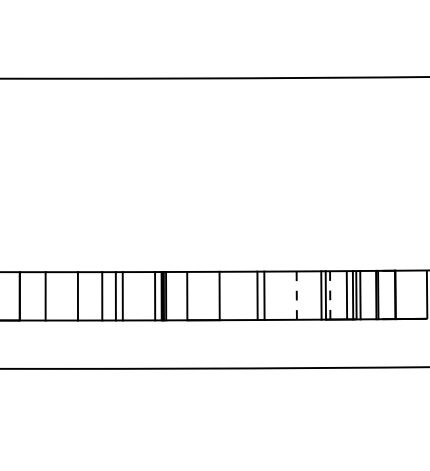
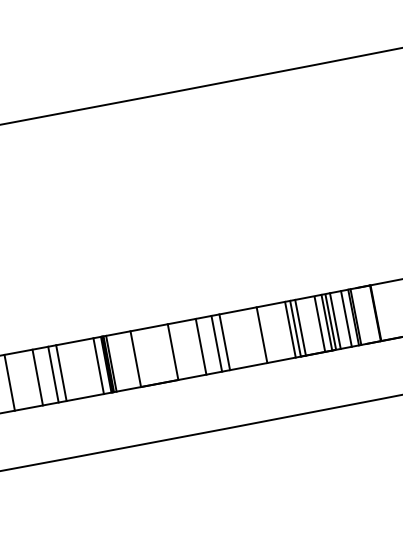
line: (369, 294) -> (345, 318), added
line: (243, 295) -> (200, 346), added
line: (330, 295) -> (300, 327), dashed -> solid
line: (296, 296) -> (261, 336), dashed -> solid

